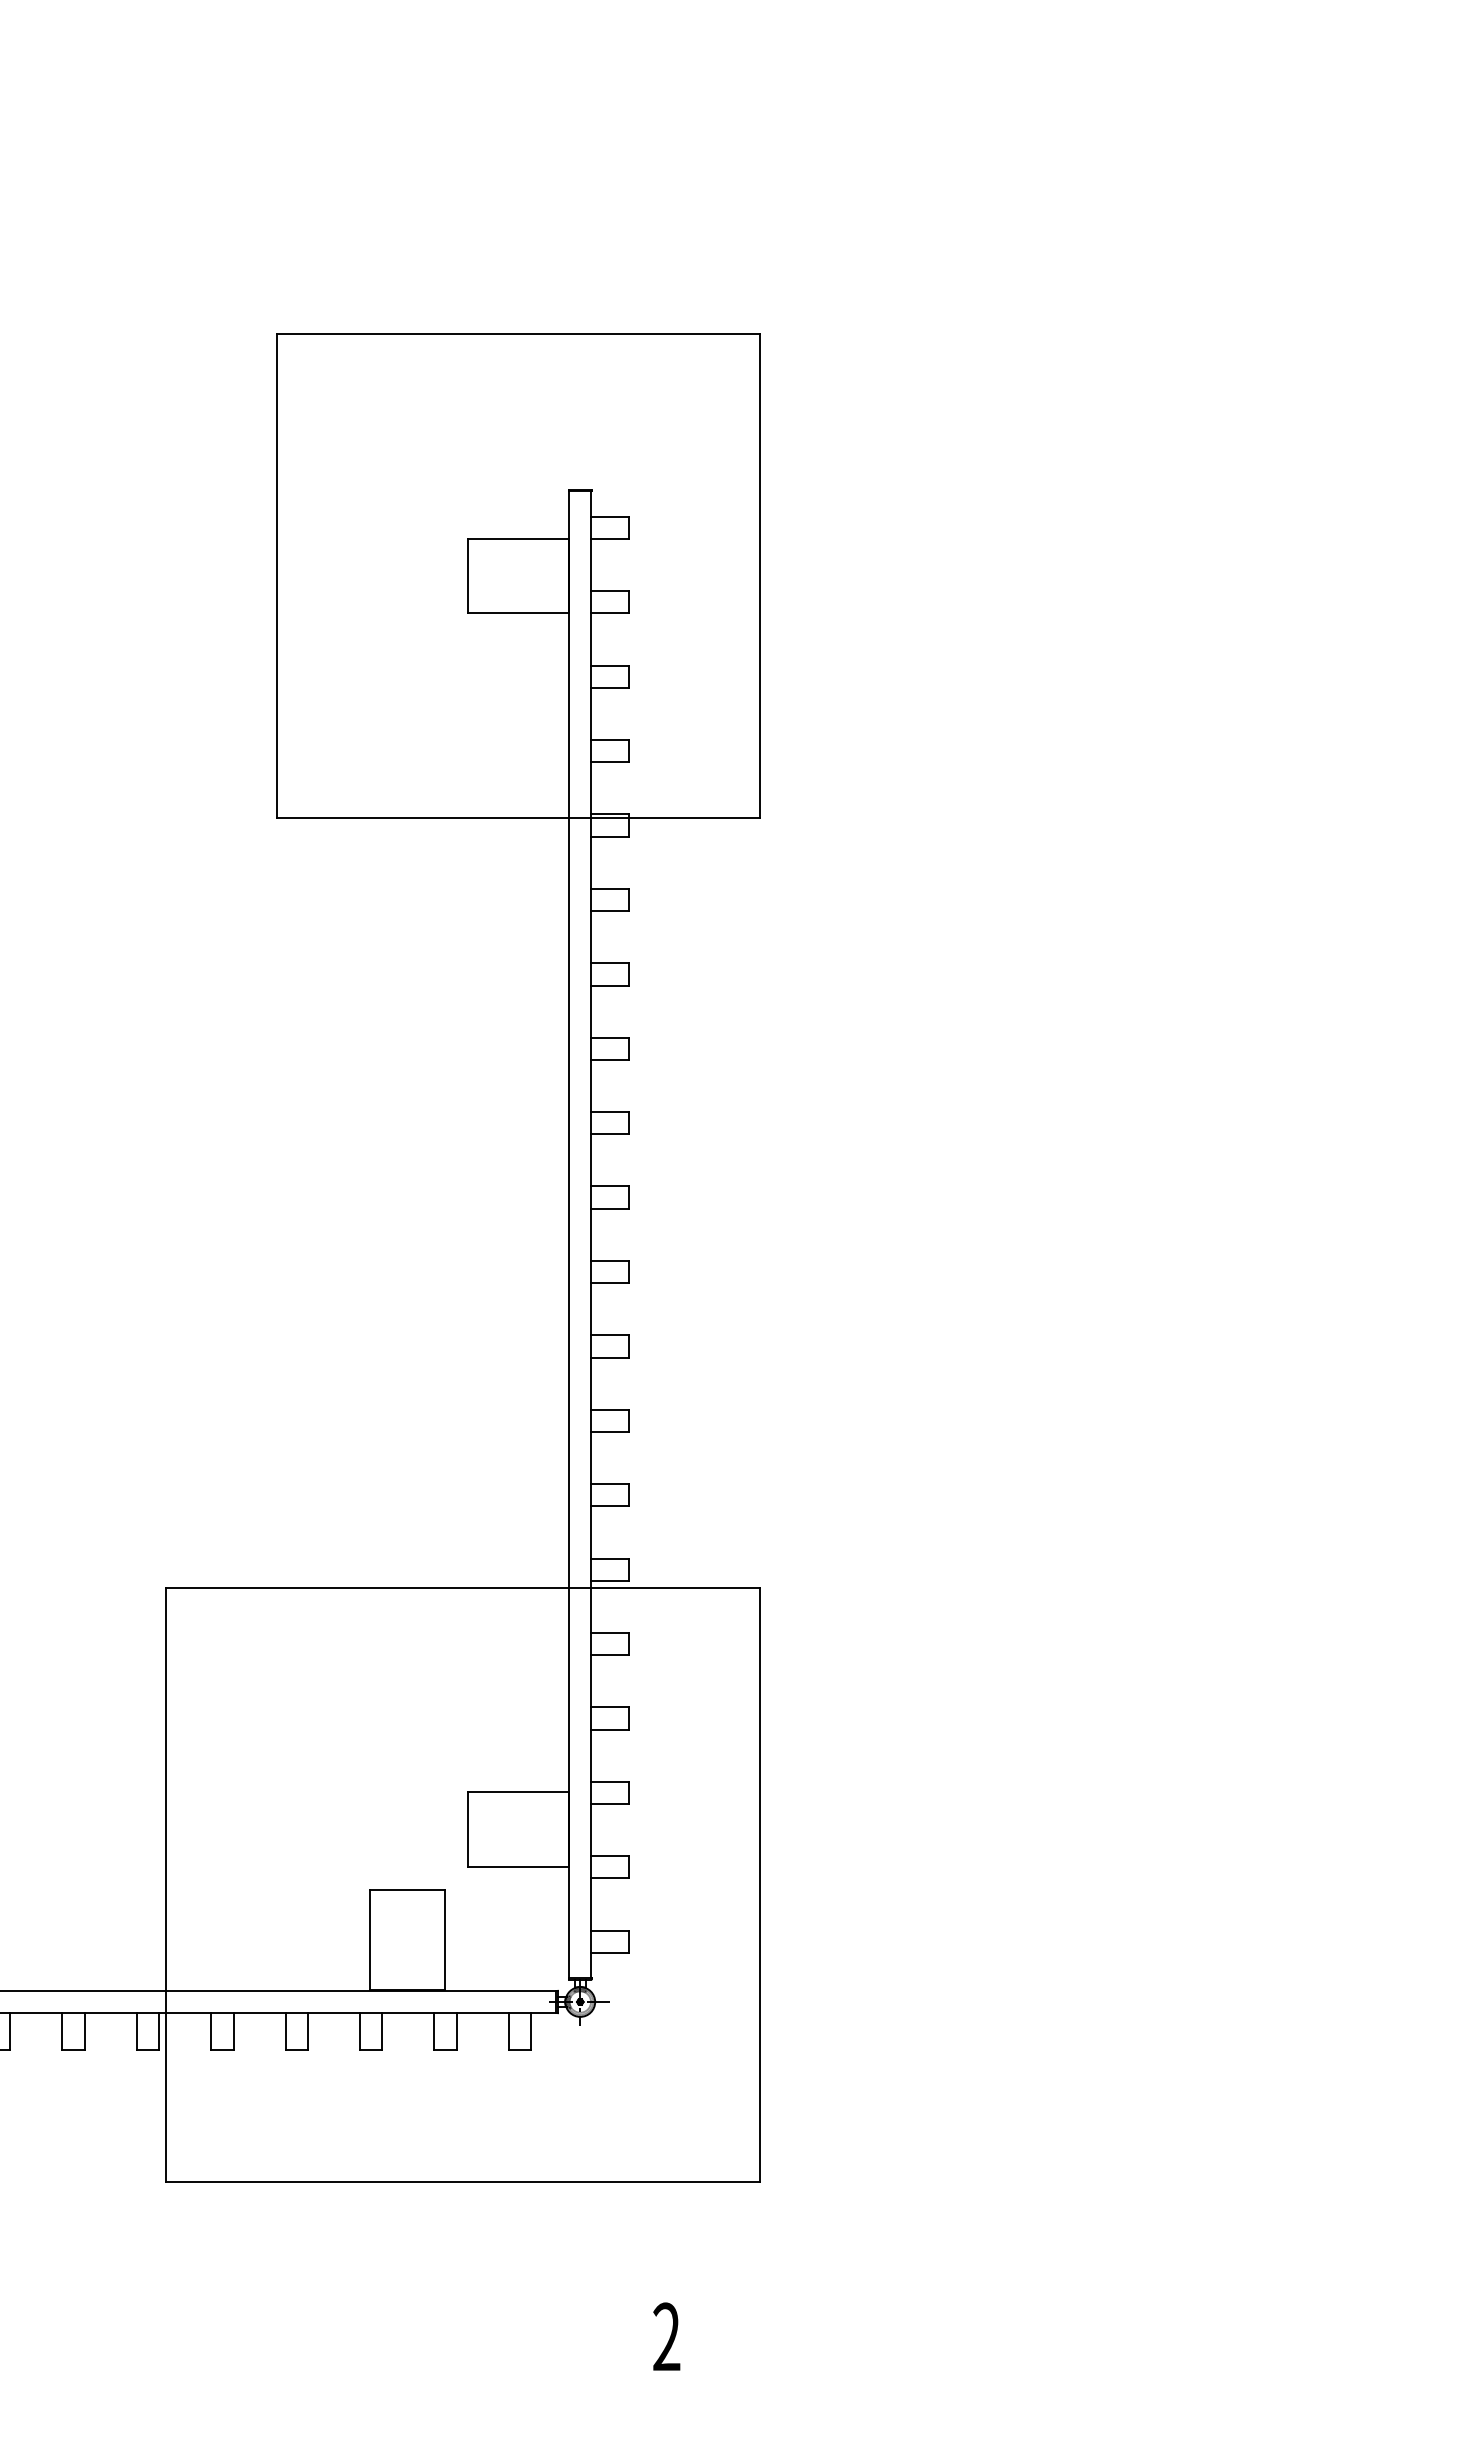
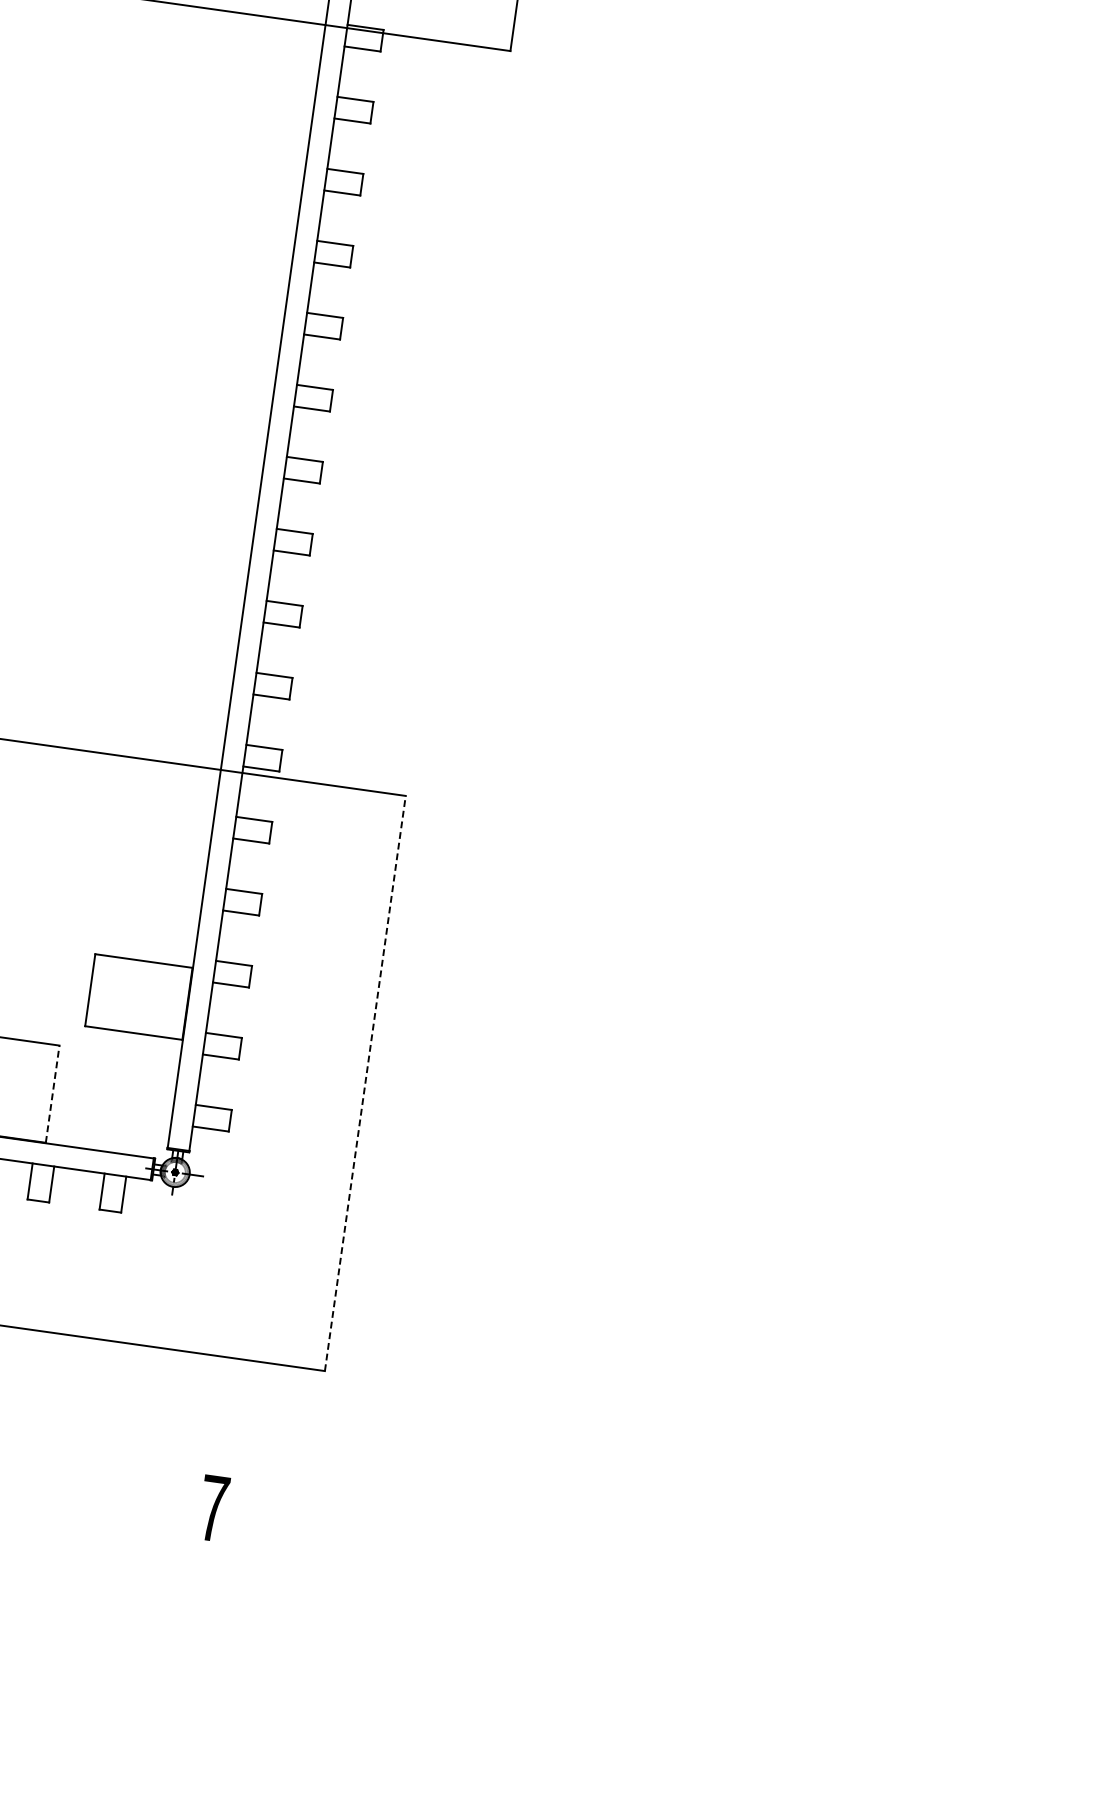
line: (760, 1884) -> (365, 1083), solid -> dashed
line: (444, 1939) -> (52, 1093), solid -> dashed
text: (666, 2336) -> (213, 1507), 2 -> 7

